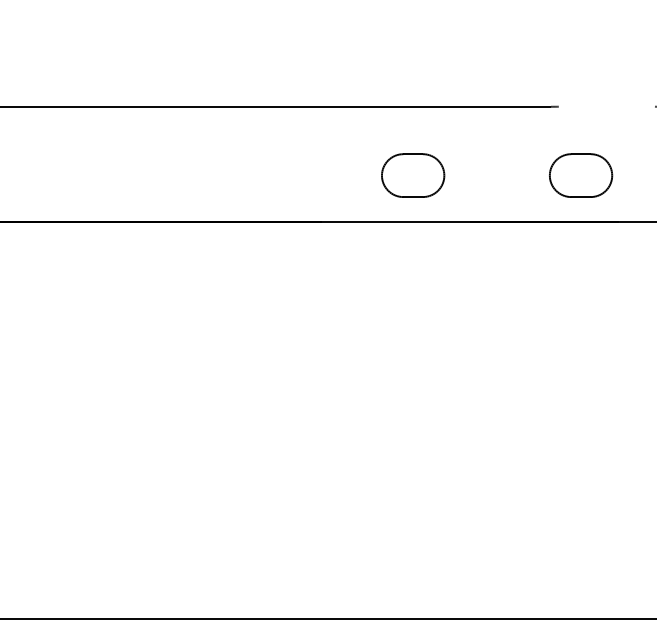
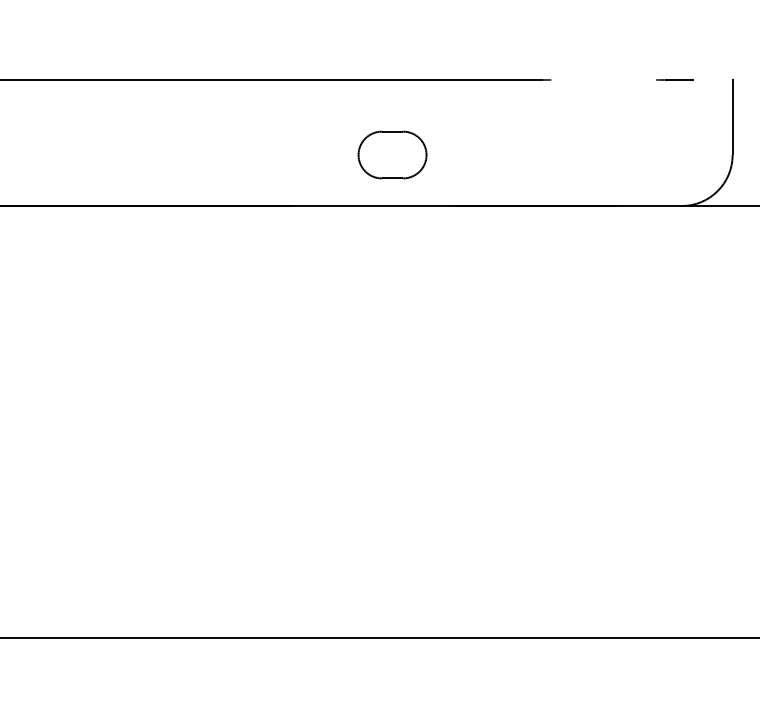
part: (580, 175) -> (575, 154), removed

